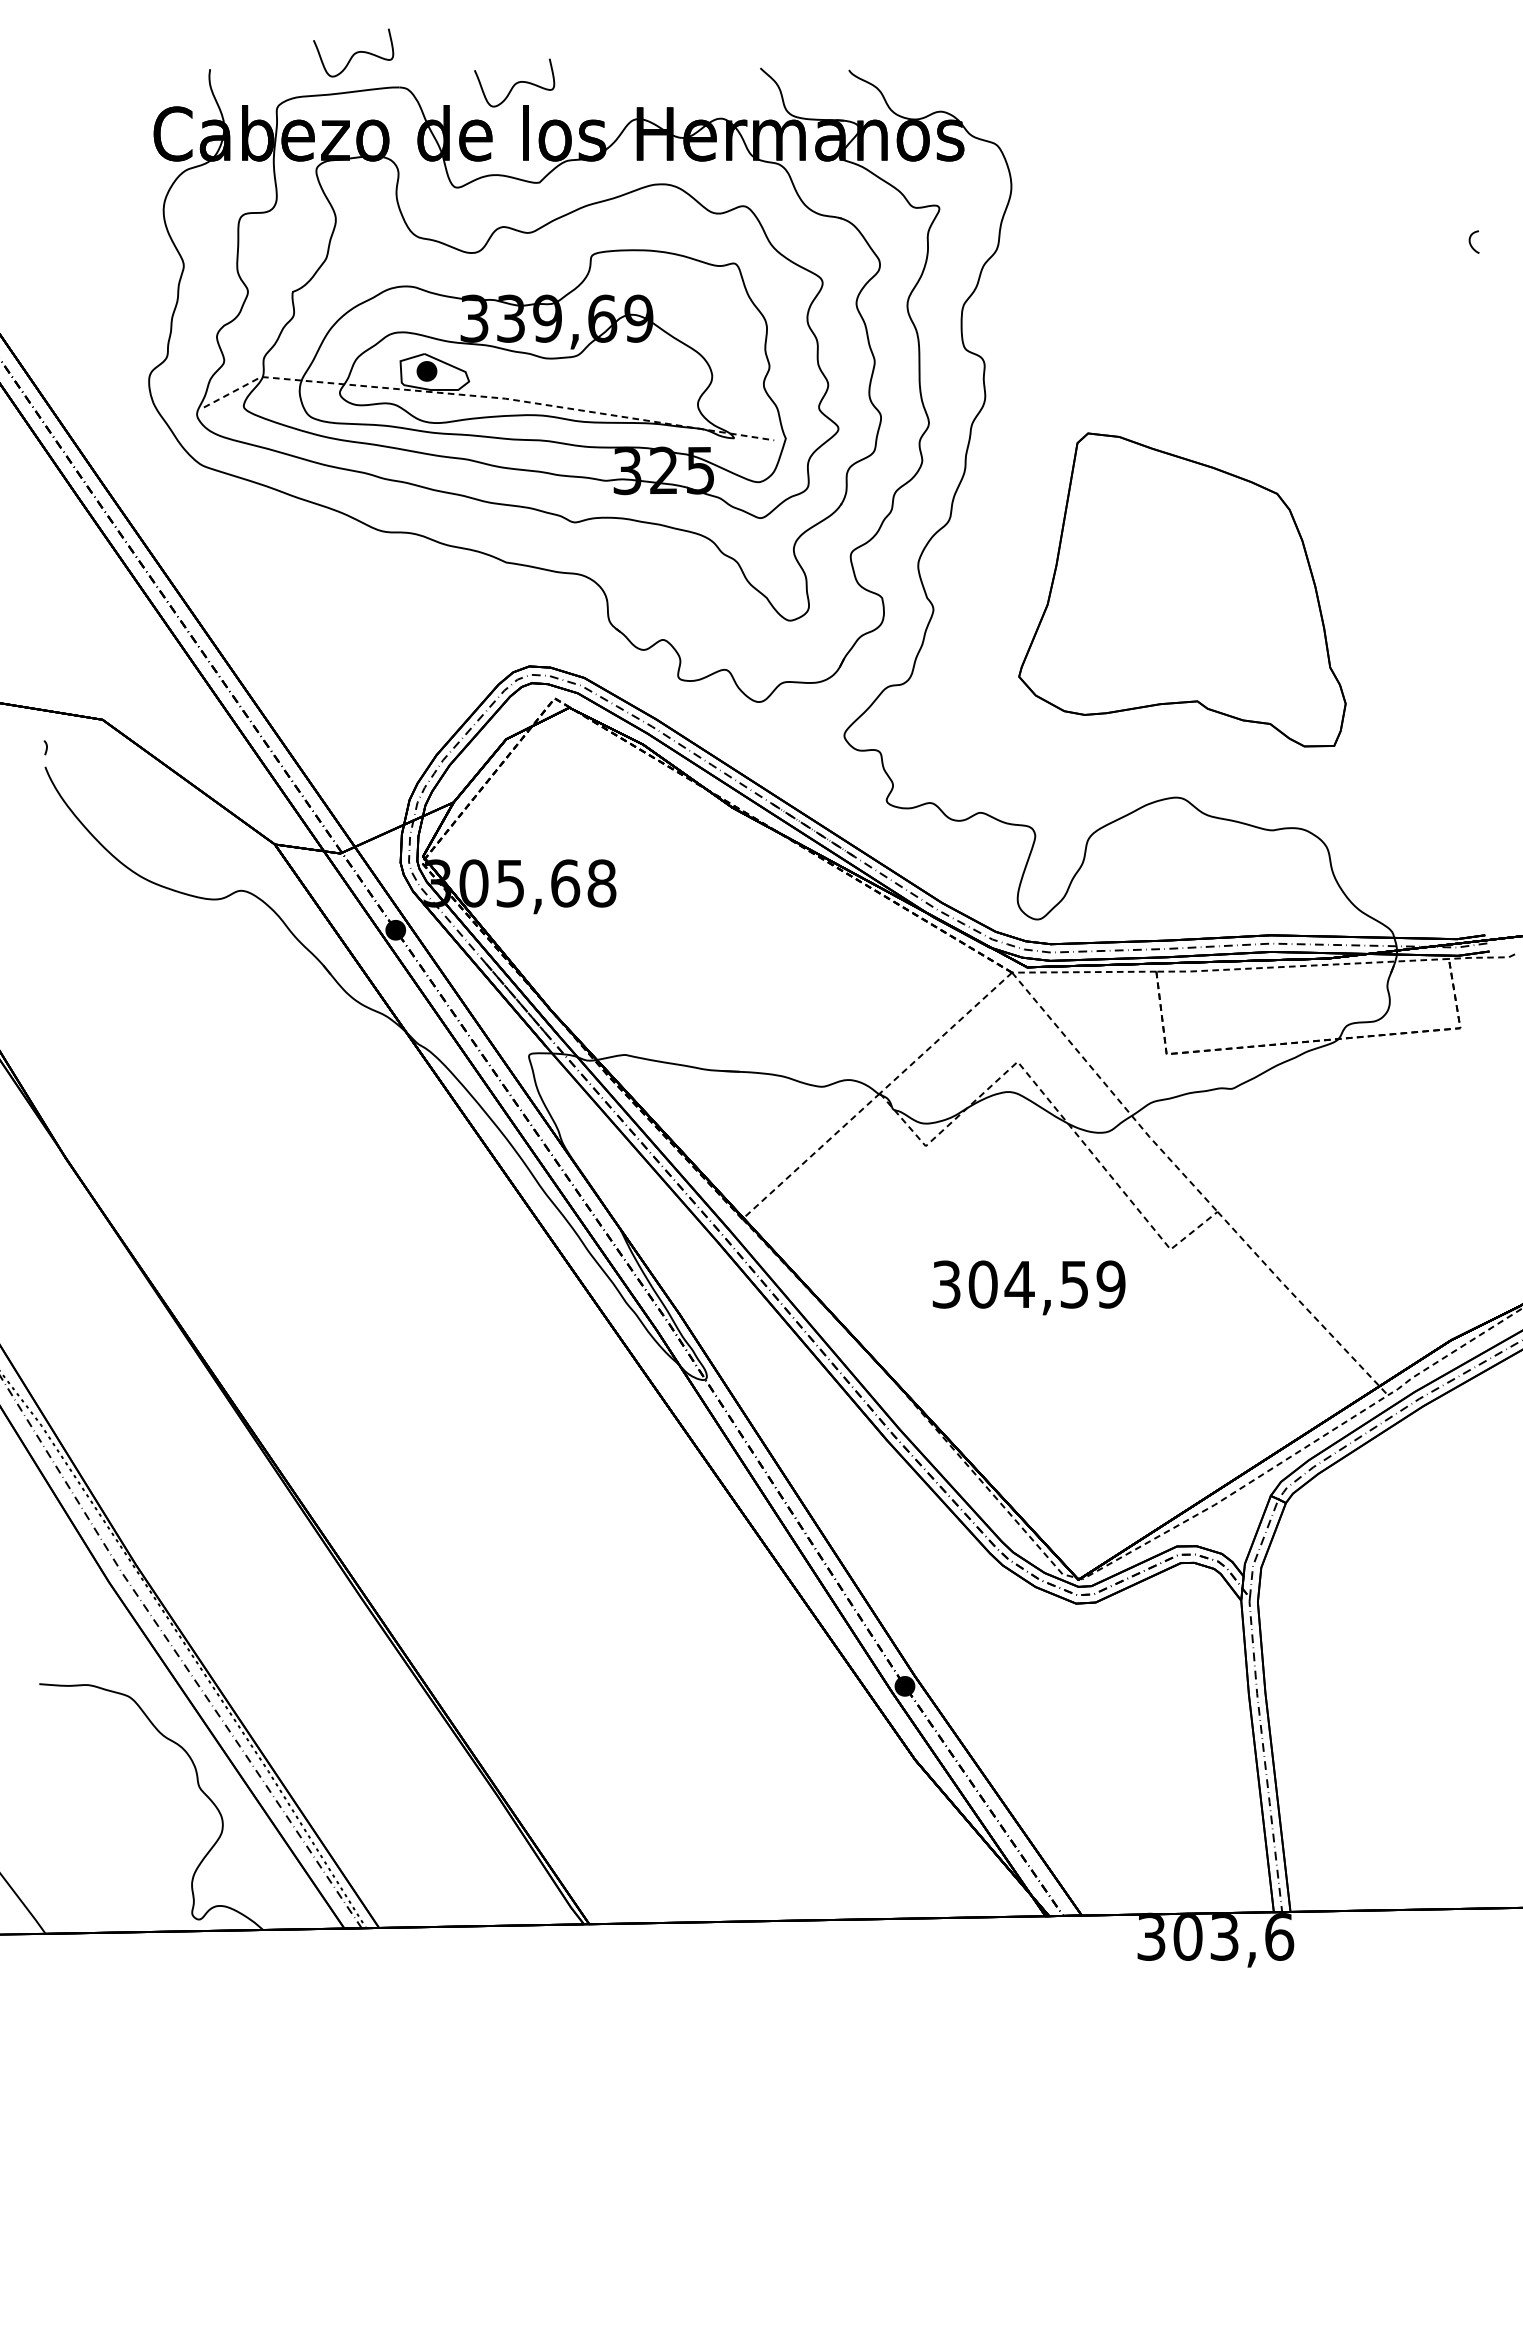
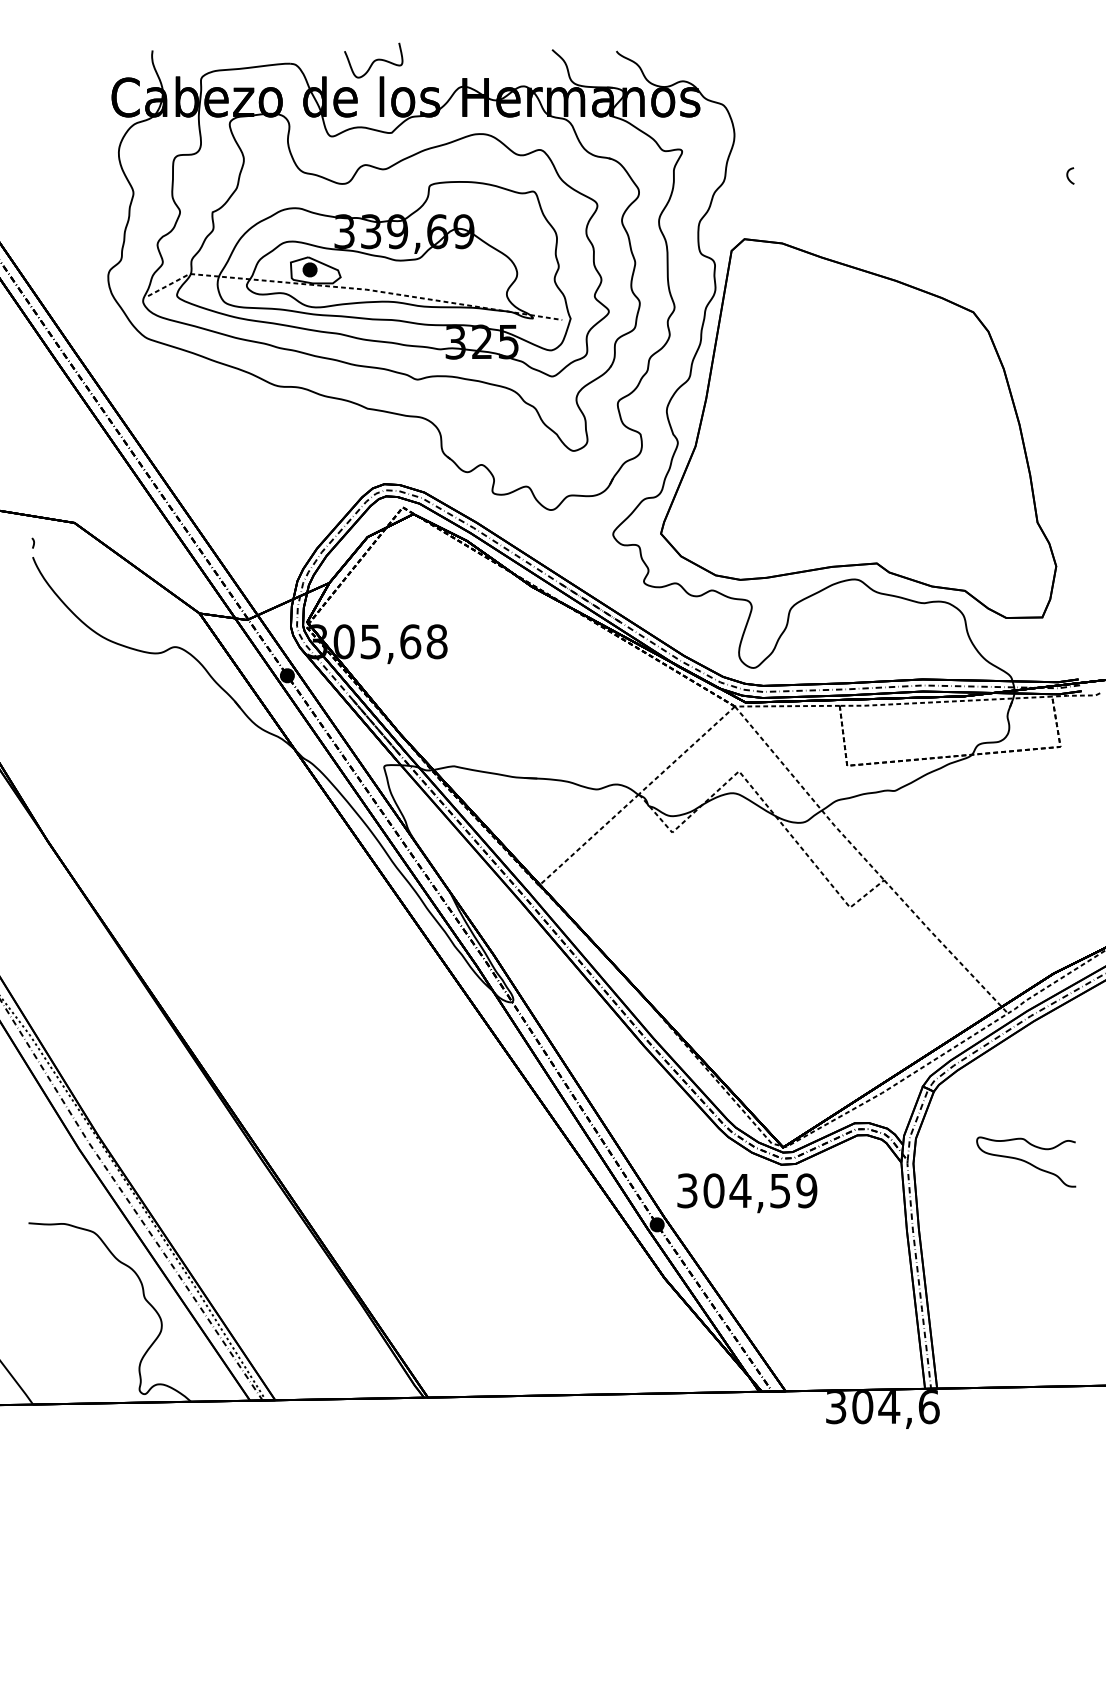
curve: (354, 52) -> (257, 38), removed
part: (1182, 589) -> (858, 428), size x1.67
text: (1028, 1287) -> (746, 1192), moved
curve: (1412, 1599) -> (1025, 1161), added
text: (1224, 1937) -> (889, 1407), 303,6 -> 304,6

